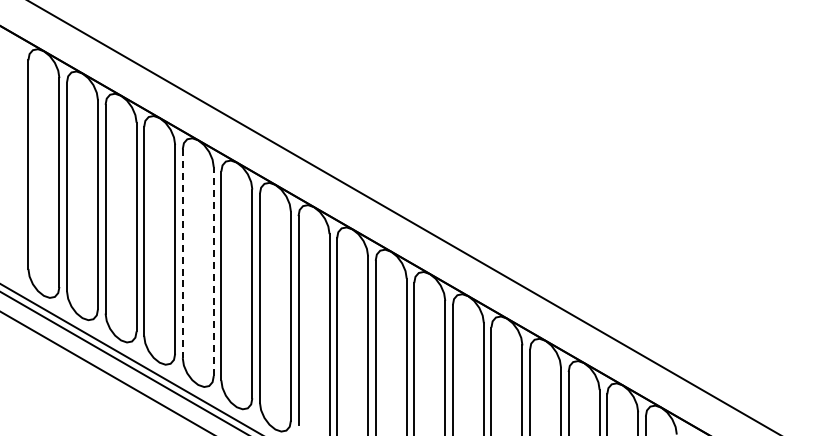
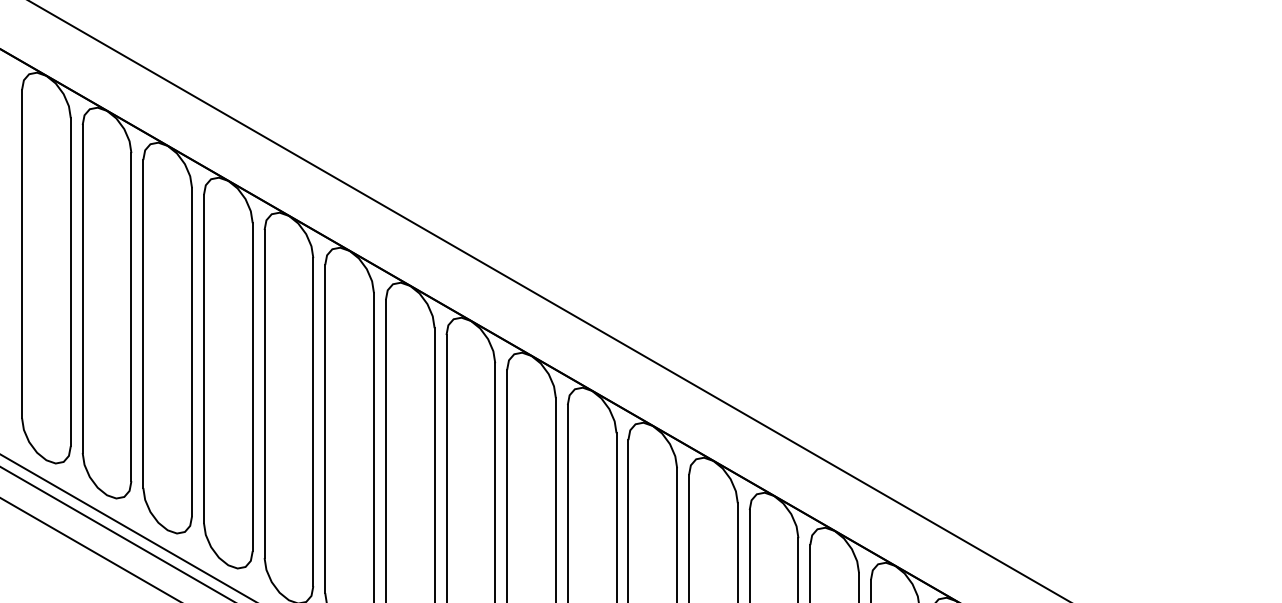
line: (182, 254) -> (264, 395), dashed -> solid
line: (213, 271) -> (312, 421), dashed -> solid

